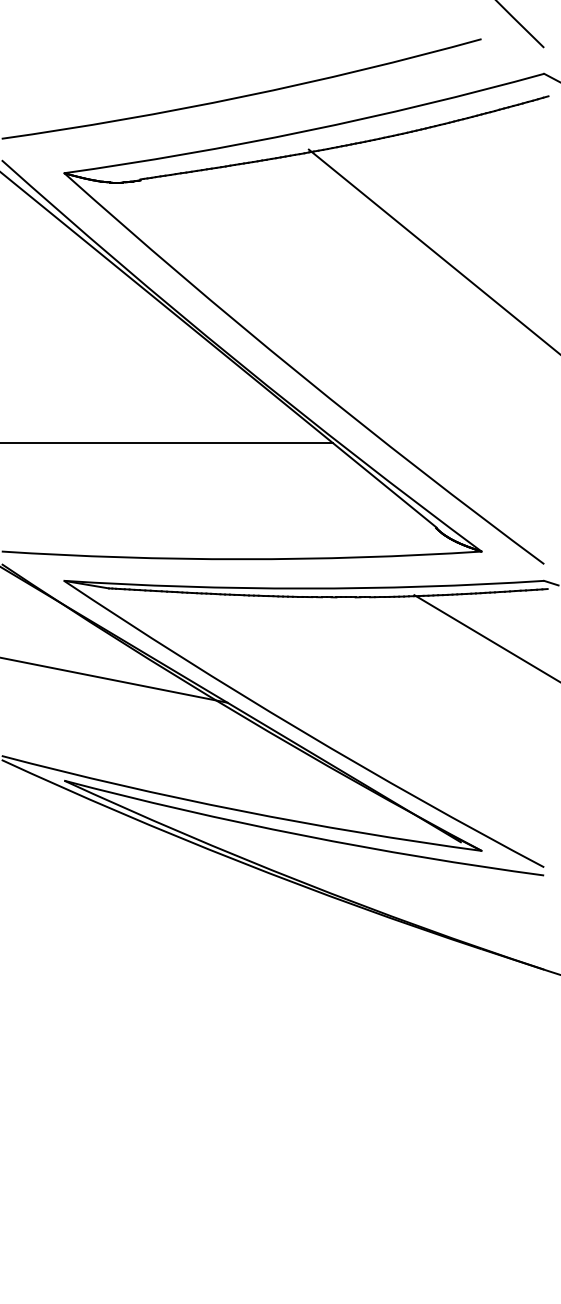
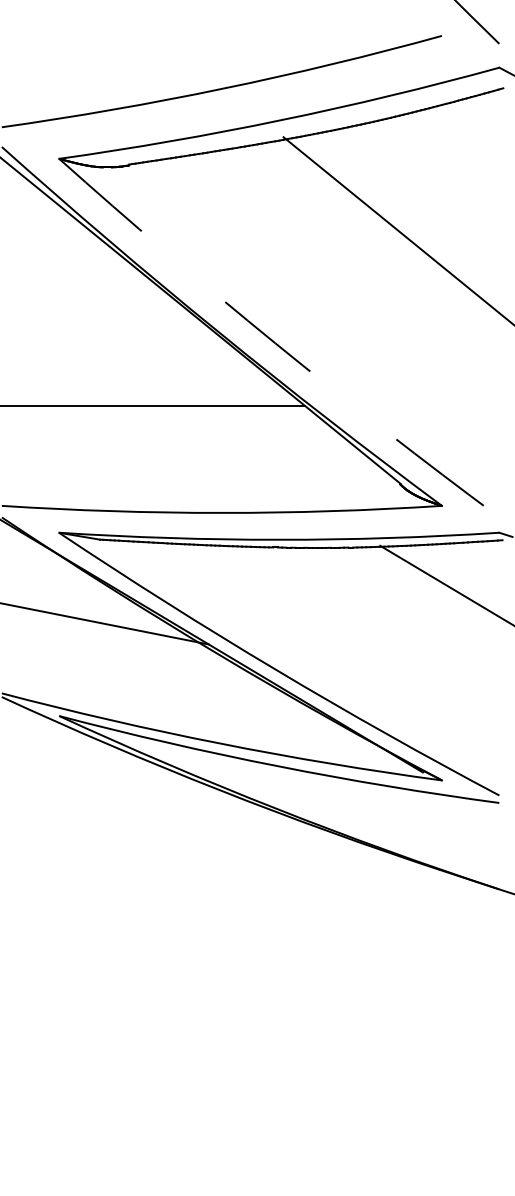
arc: (299, 374) -> (274, 343), solid -> dashed

